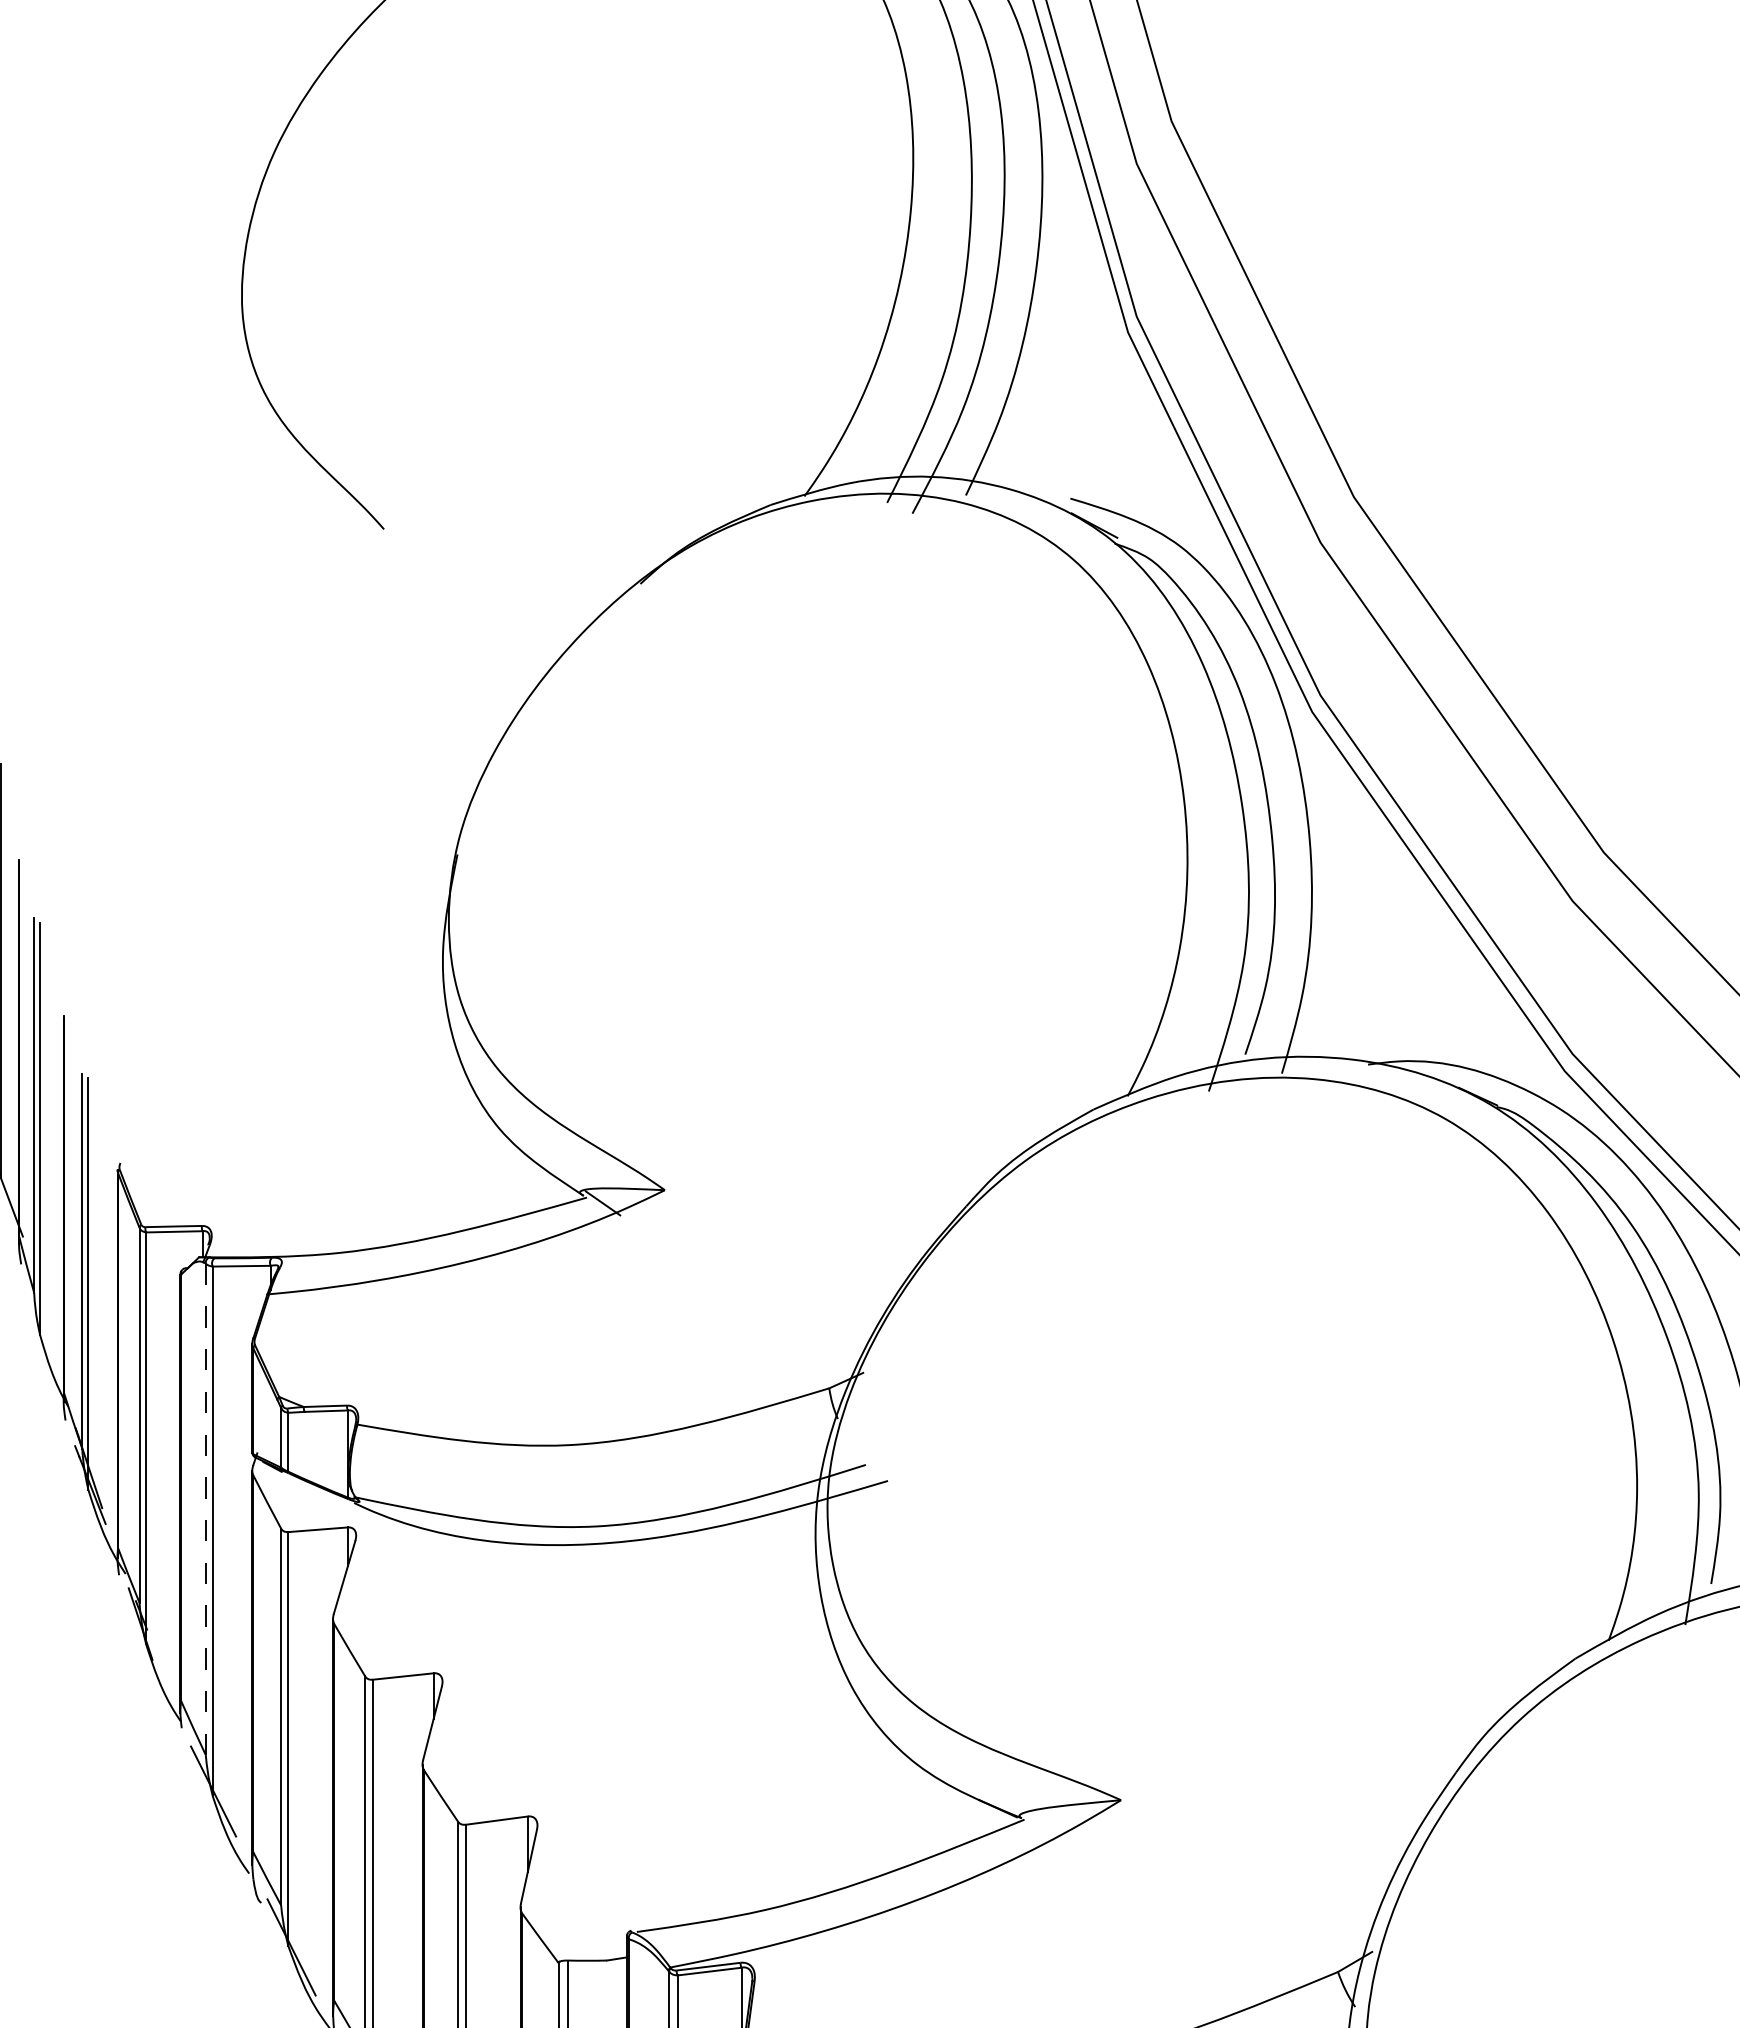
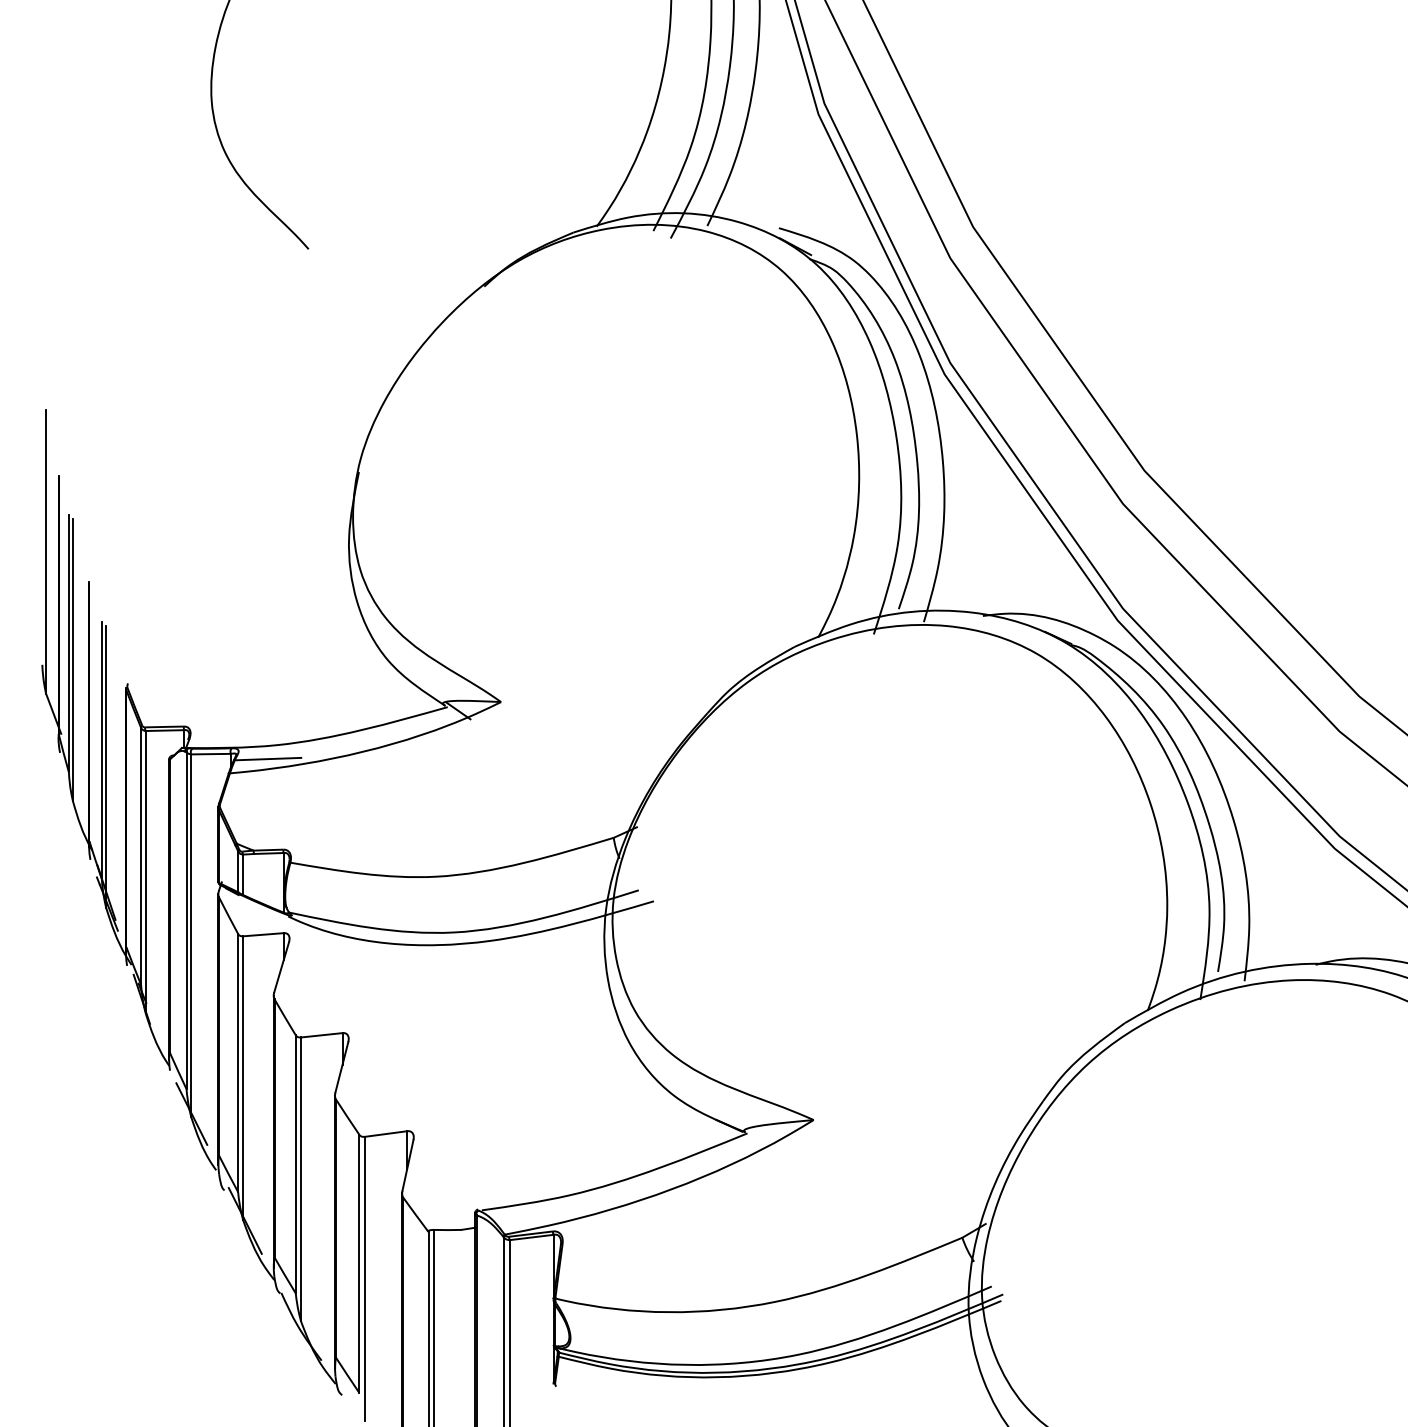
line: (323, 1272) -> (267, 758), added
line: (205, 1510) -> (186, 921), dashed -> solid

